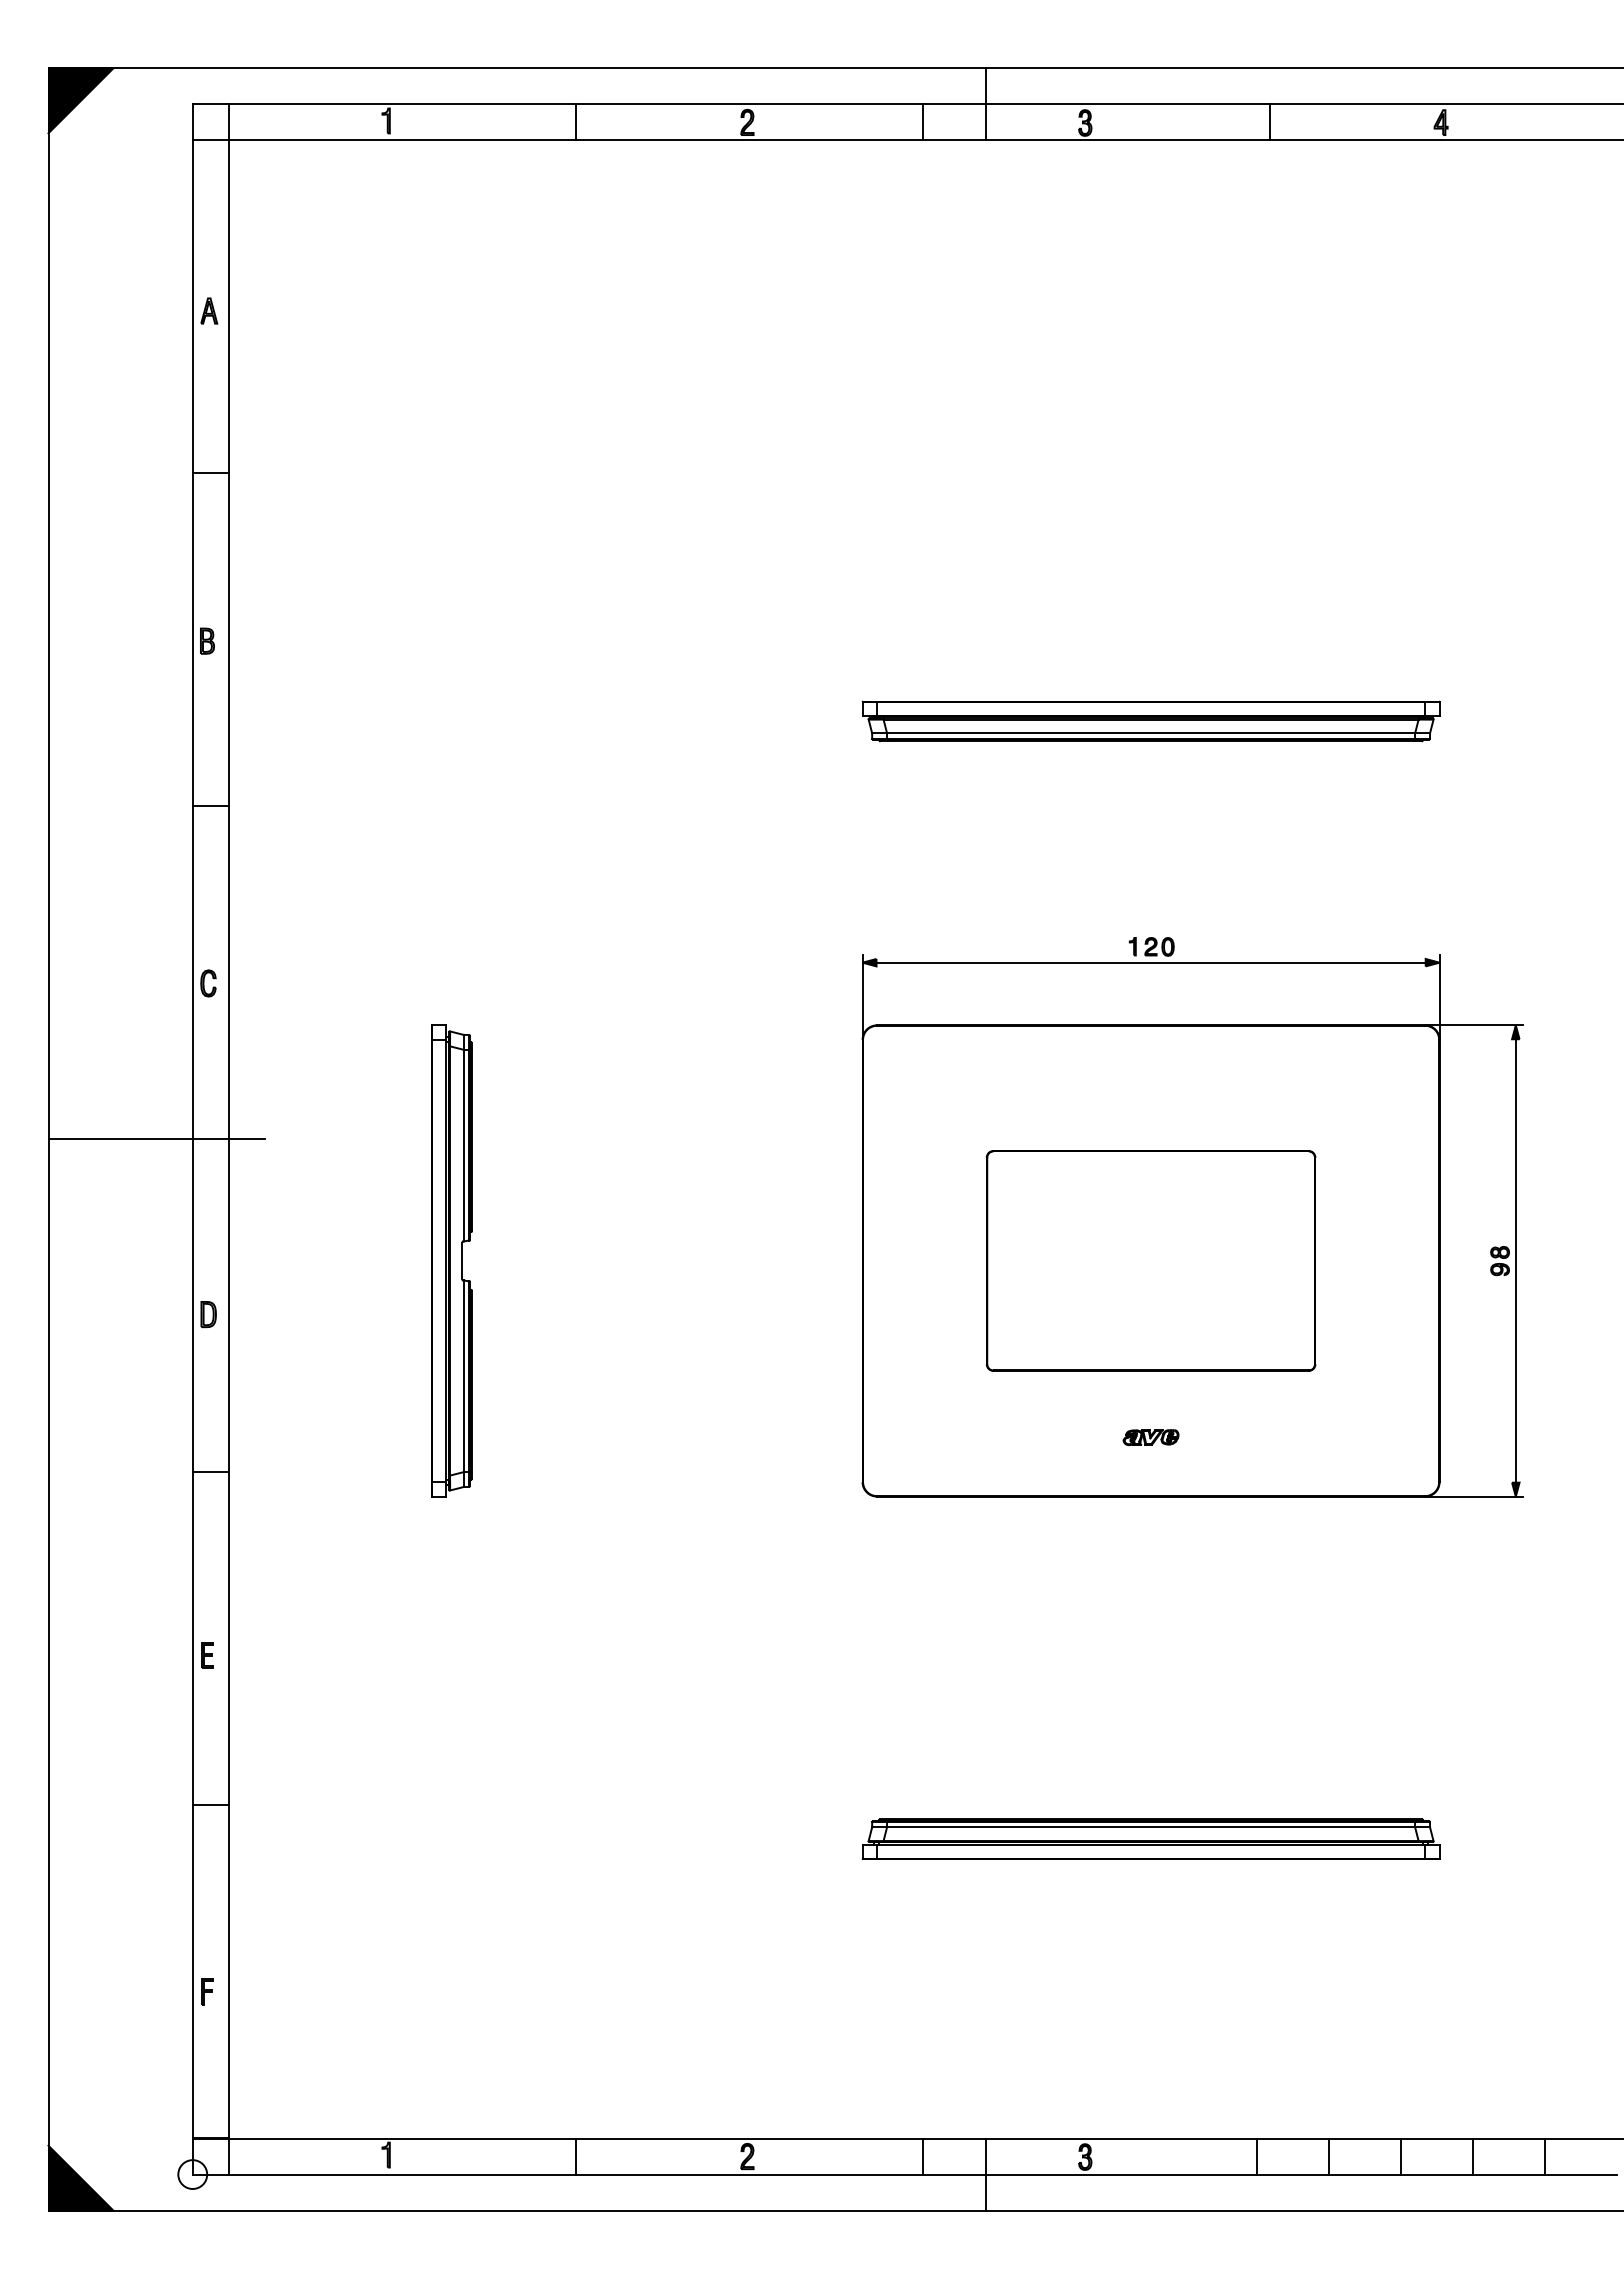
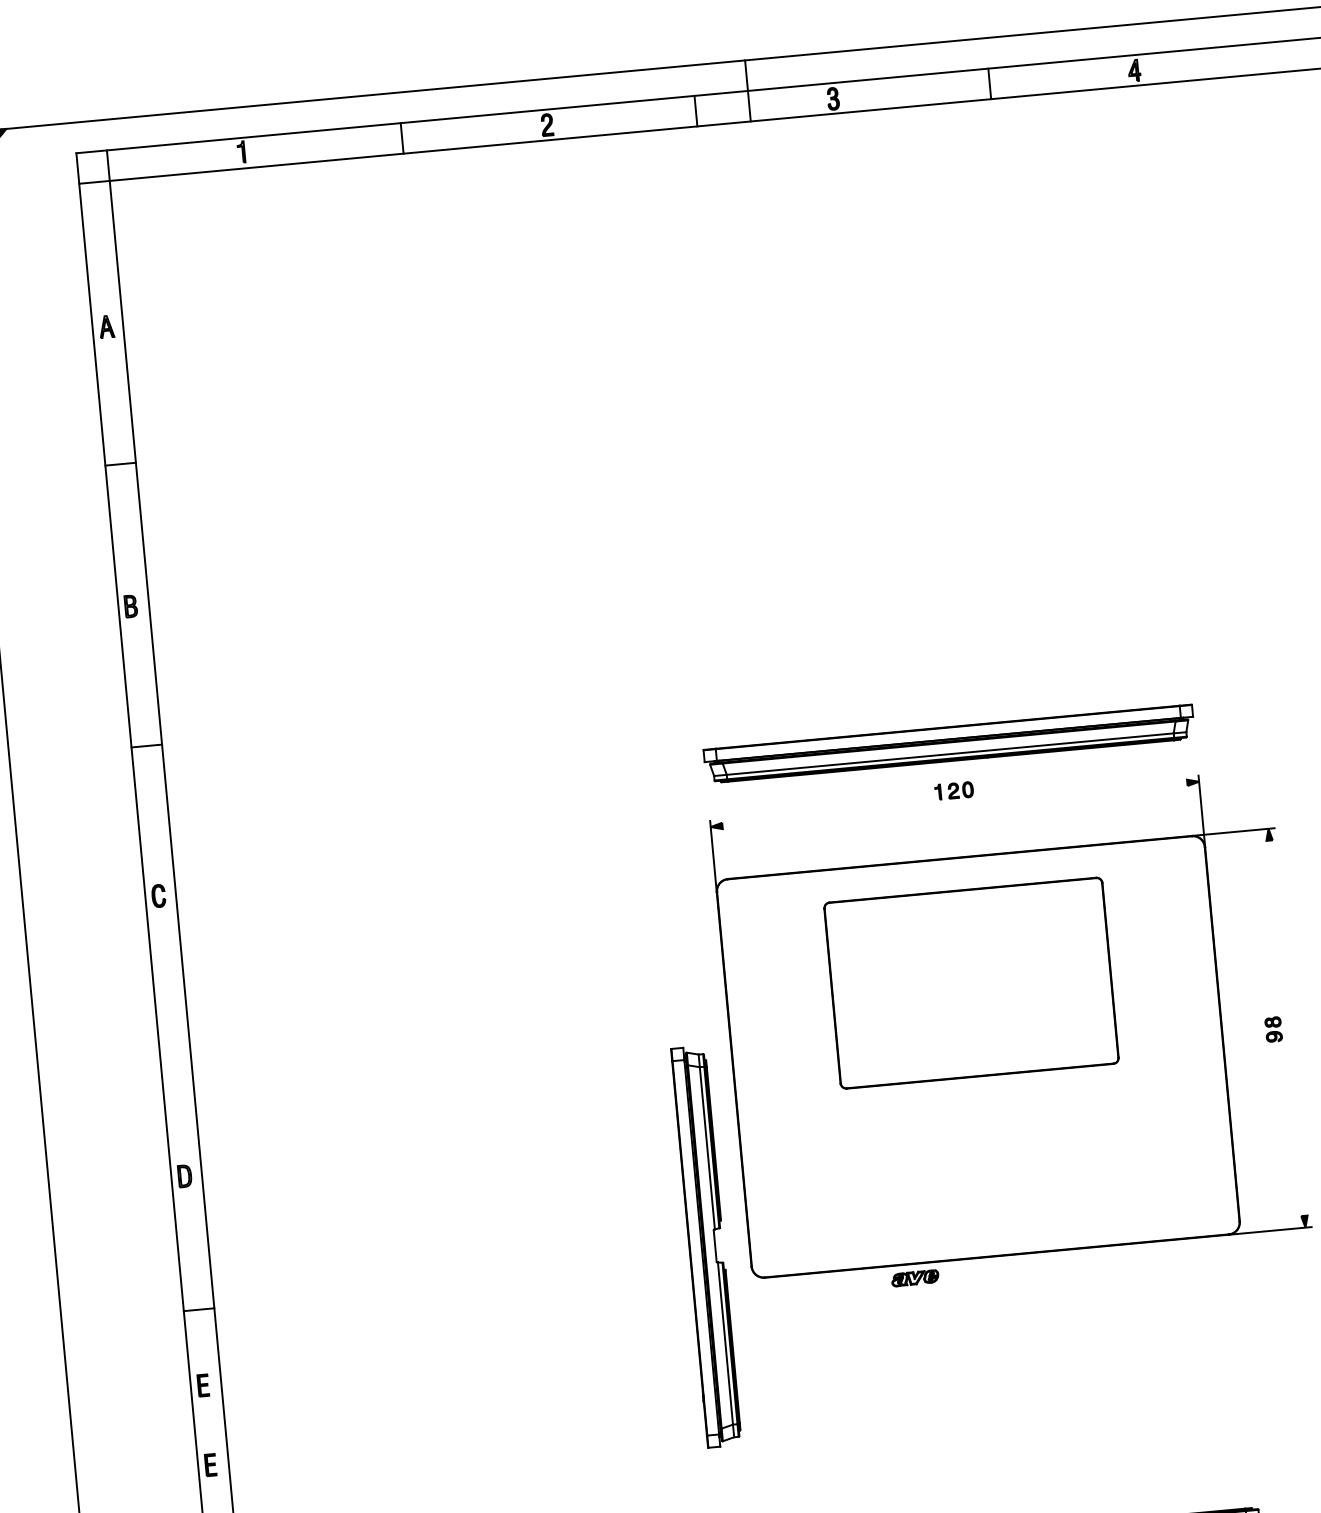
part: (1150, 721) -> (948, 744), moved
line: (1150, 962) -> (954, 804), removed
line: (156, 1139) -> (126, 1032), removed
part: (451, 1260) -> (706, 1246), moved
part: (1151, 1260) -> (971, 982), moved
line: (1515, 1260) -> (1286, 1027), removed
part: (1150, 1437) -> (914, 1278), moved
part: (207, 1561) -> (203, 1385), added

